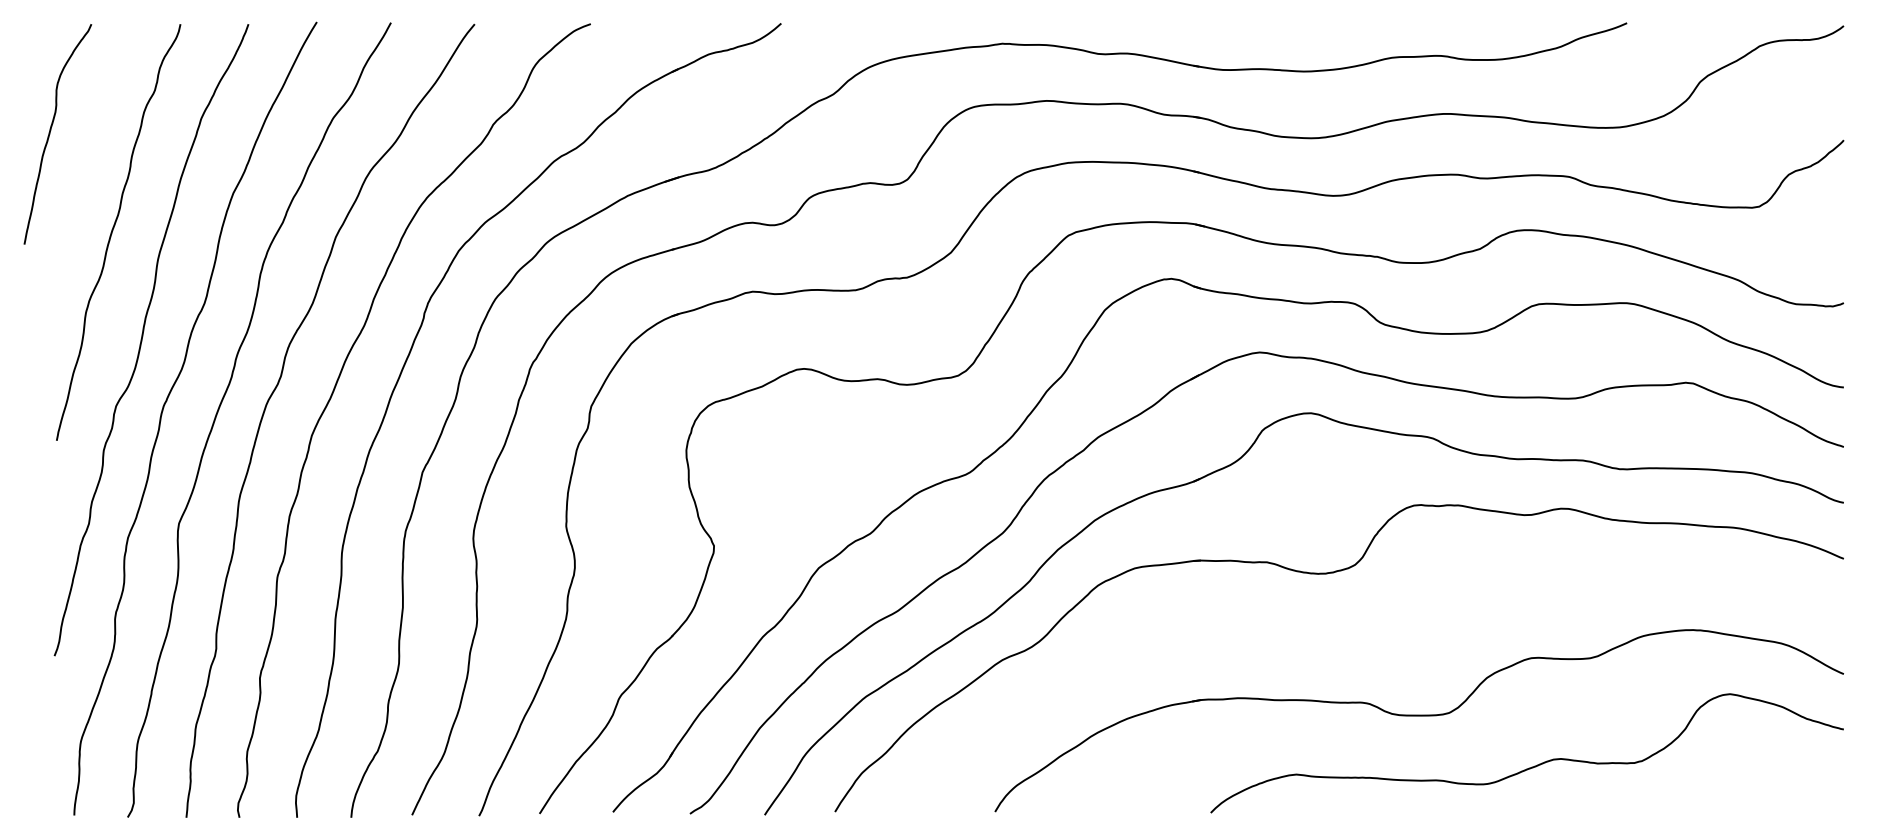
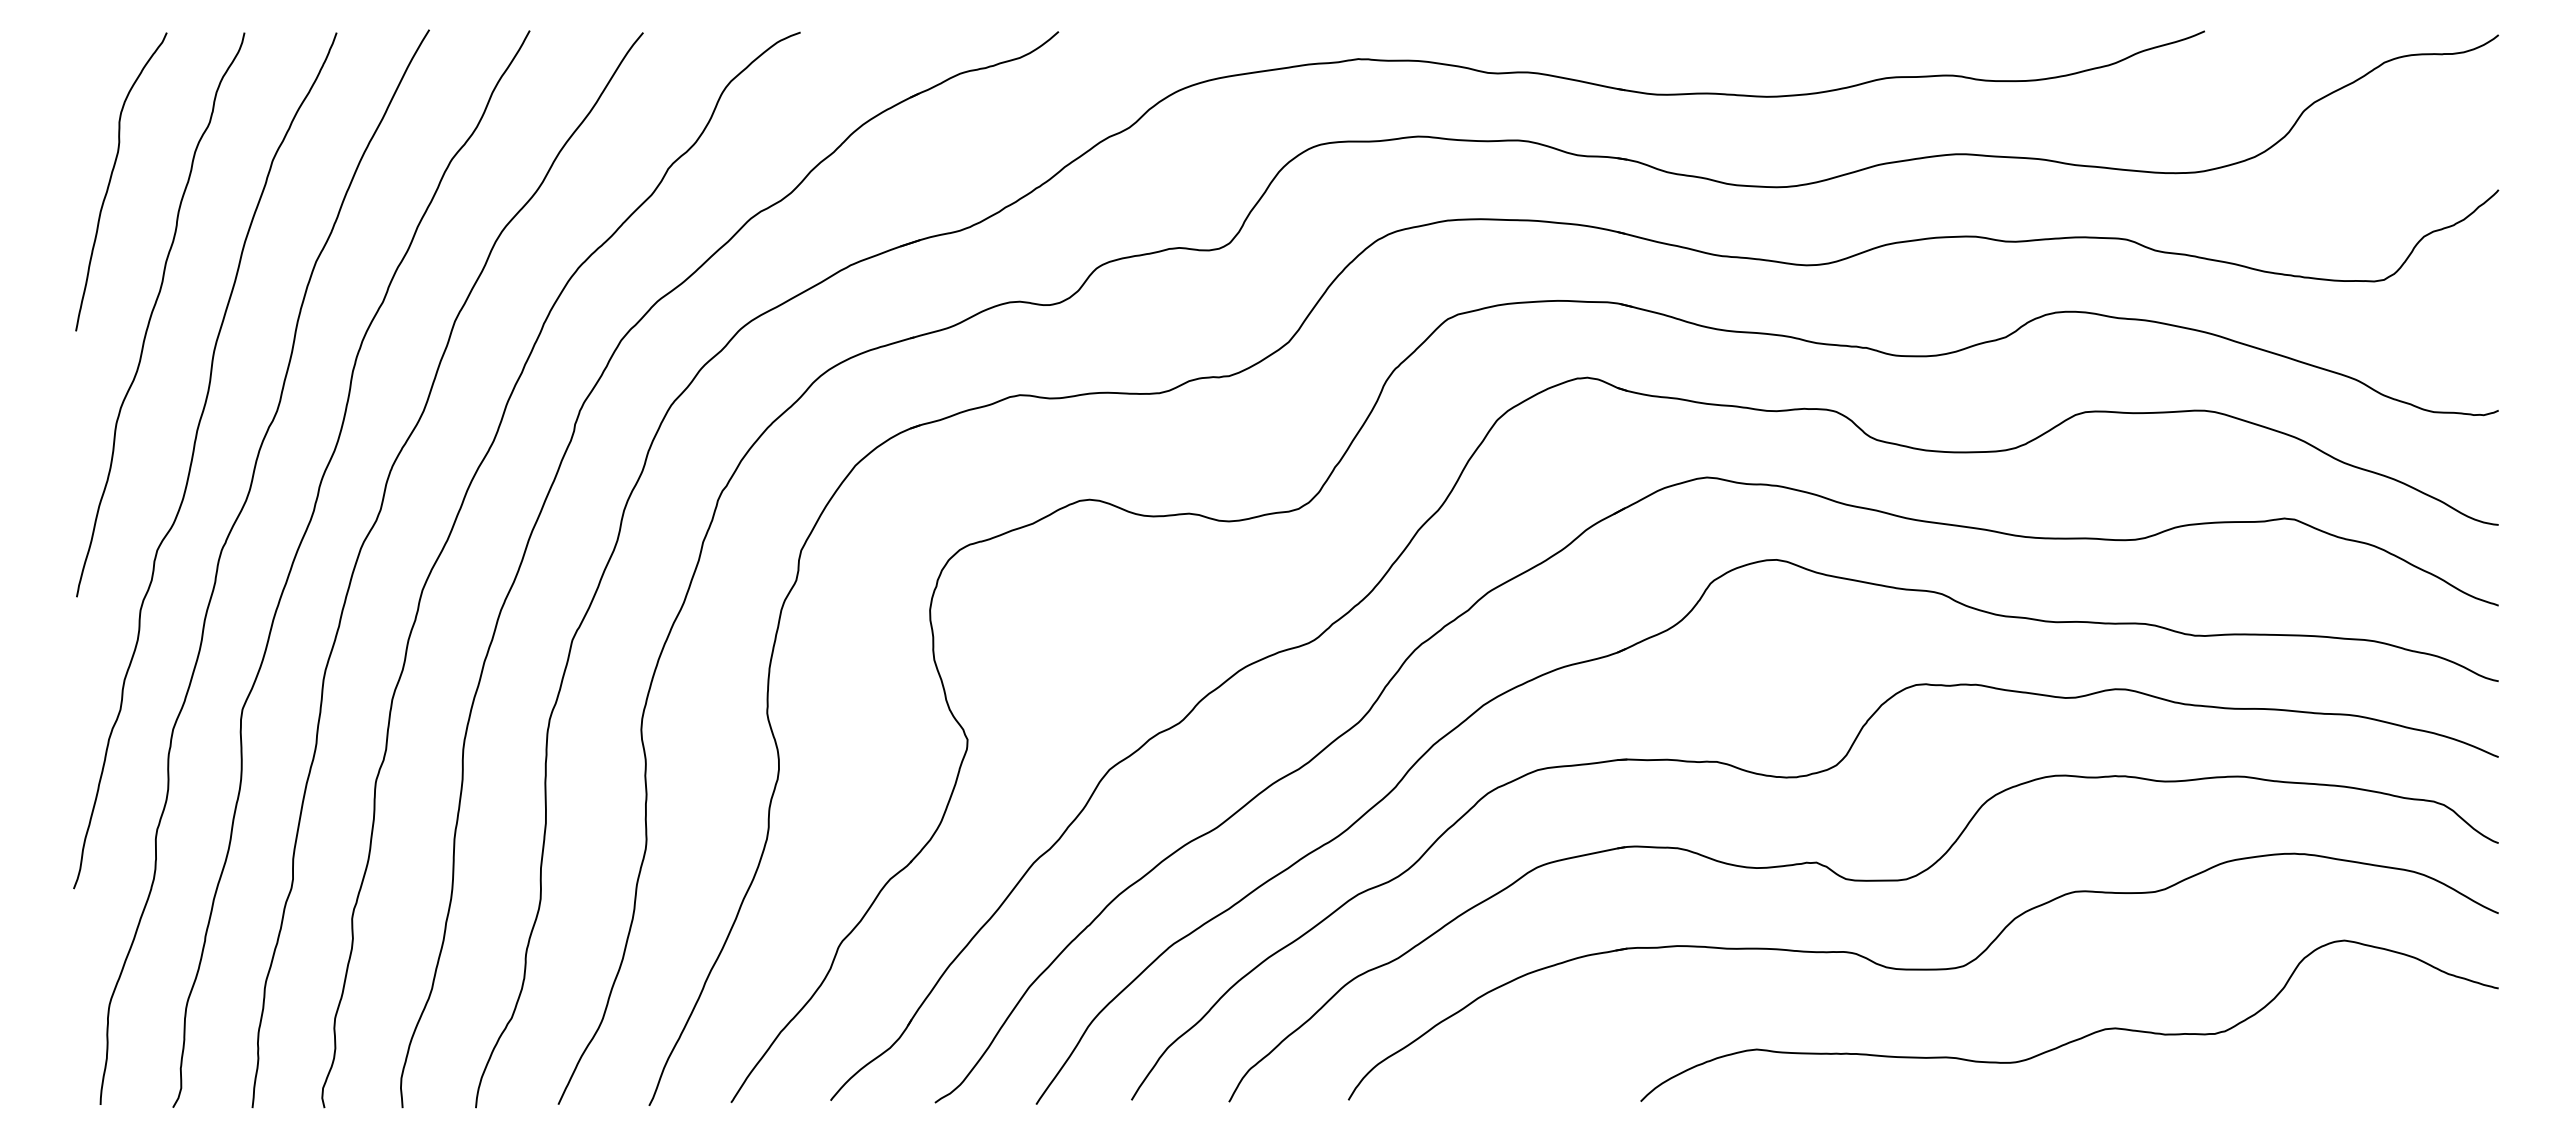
curve: (50, 132) -> (111, 179), moved
part: (1375, 650) -> (1863, 881), added

